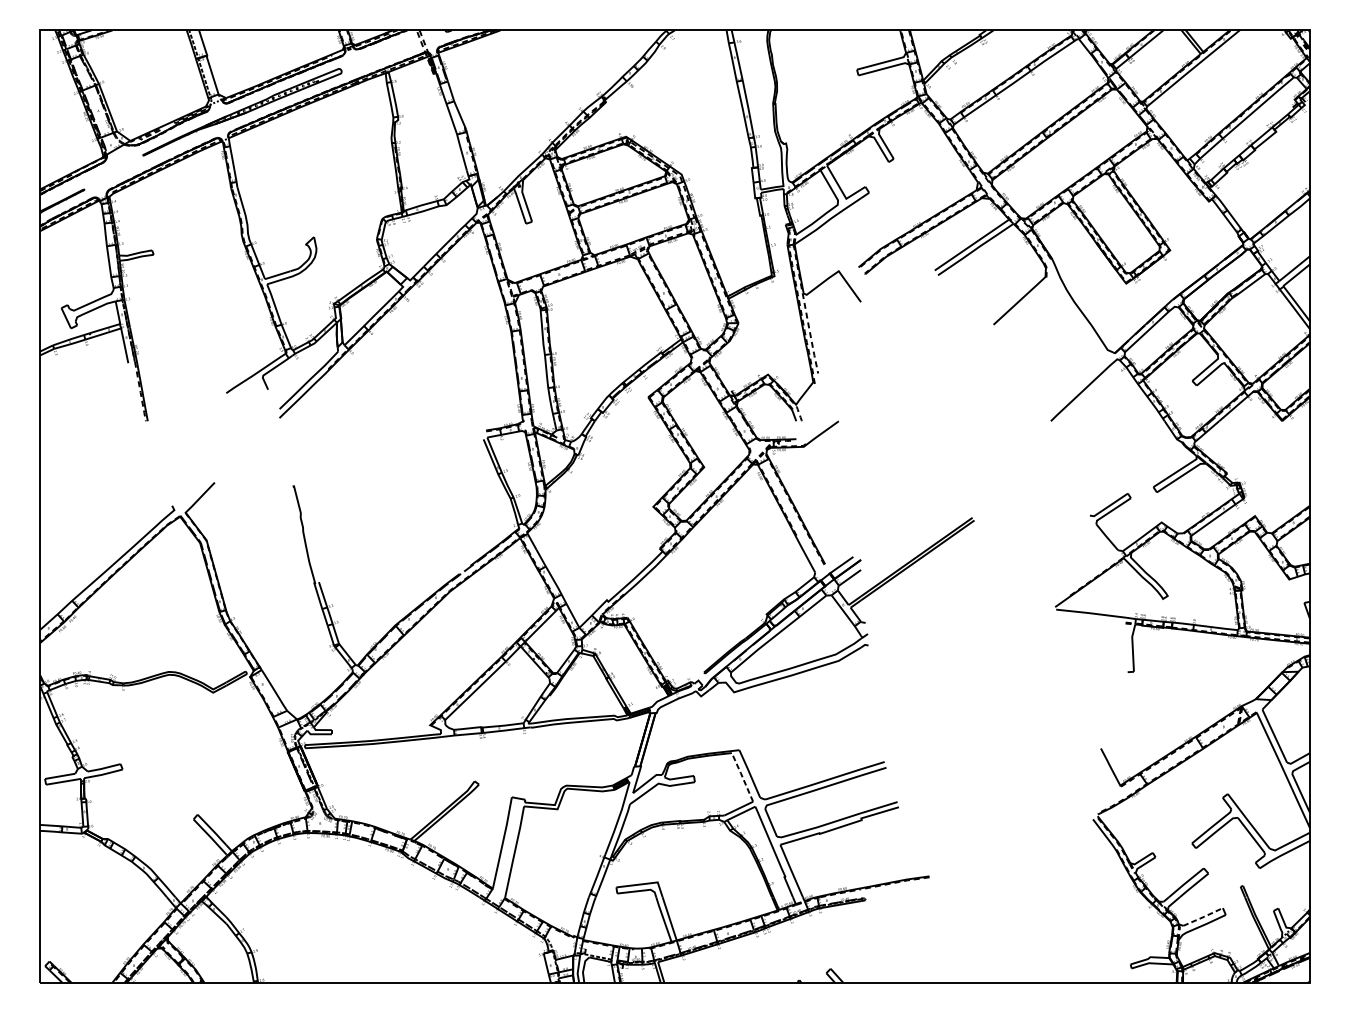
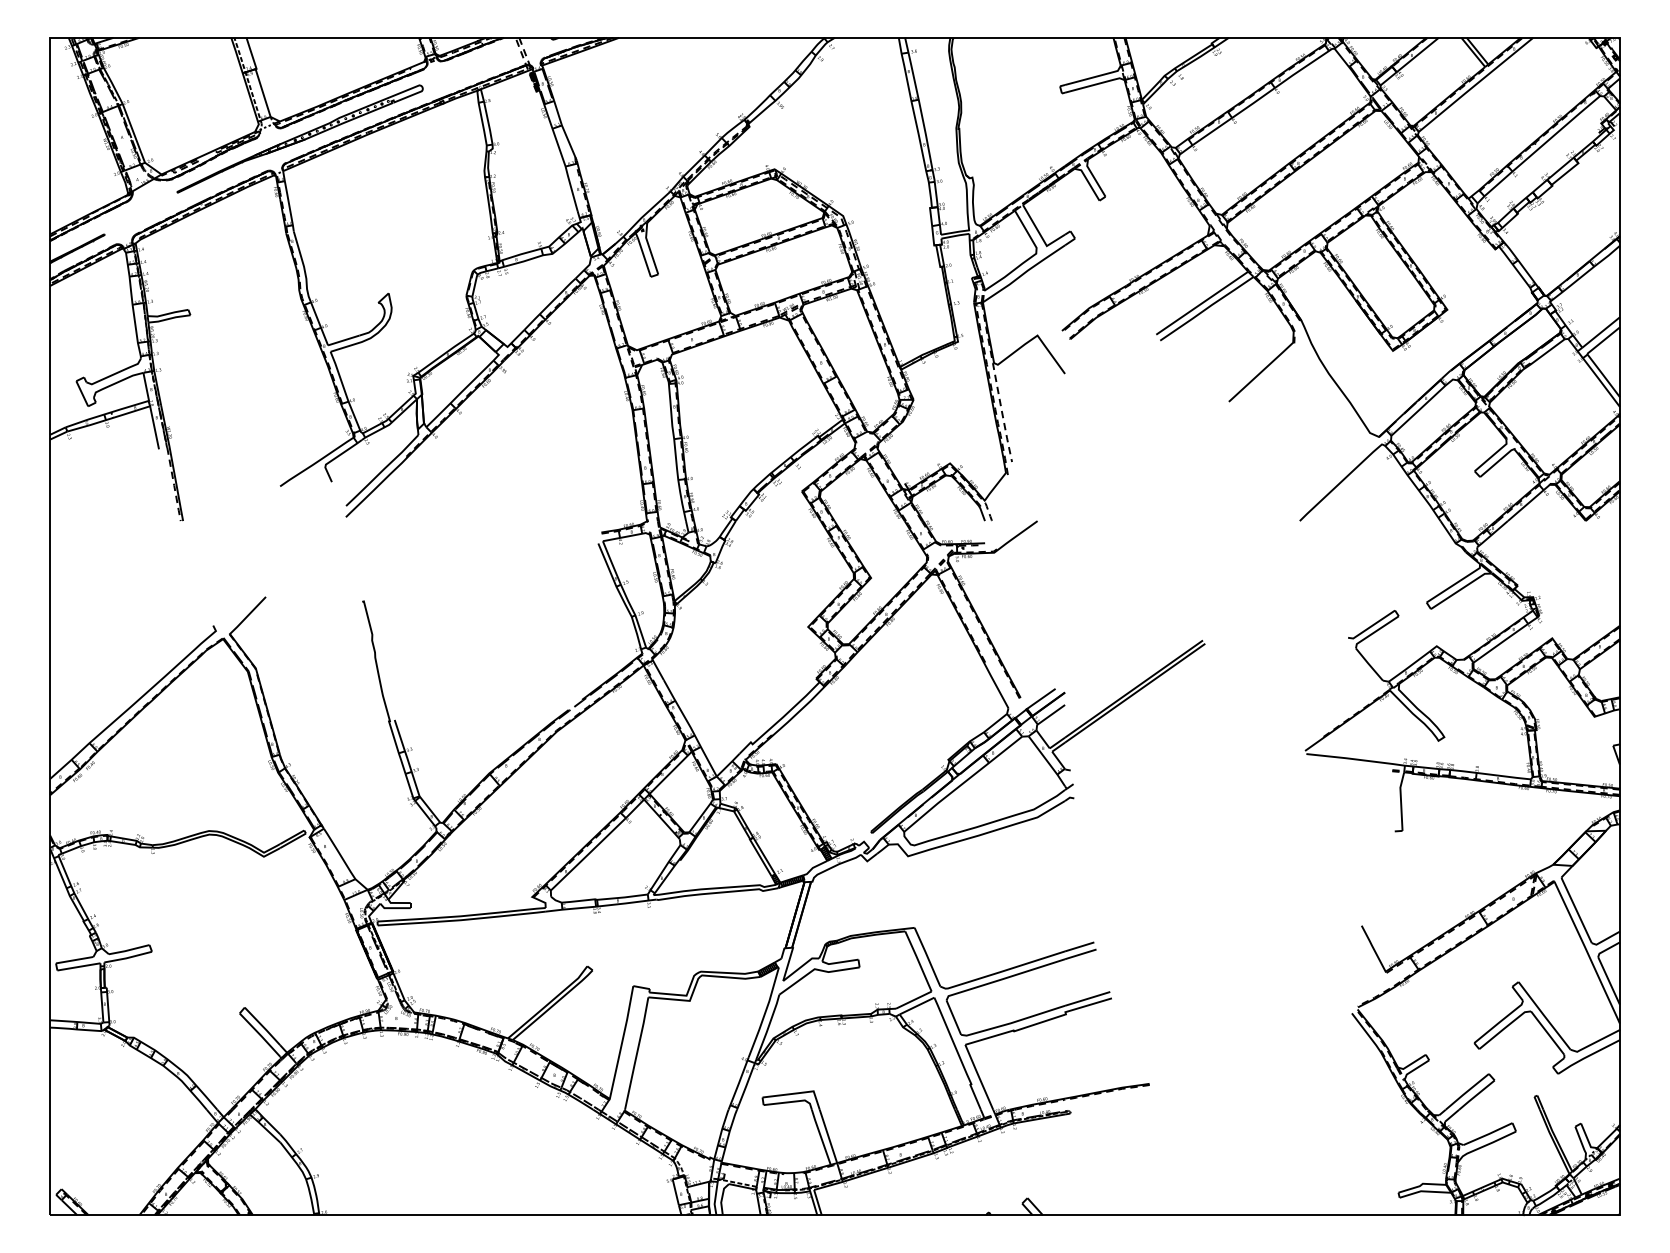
line: (742, 777) -> (918, 961), dashed -> solid
line: (1203, 917) -> (1488, 1134), dashed -> solid

